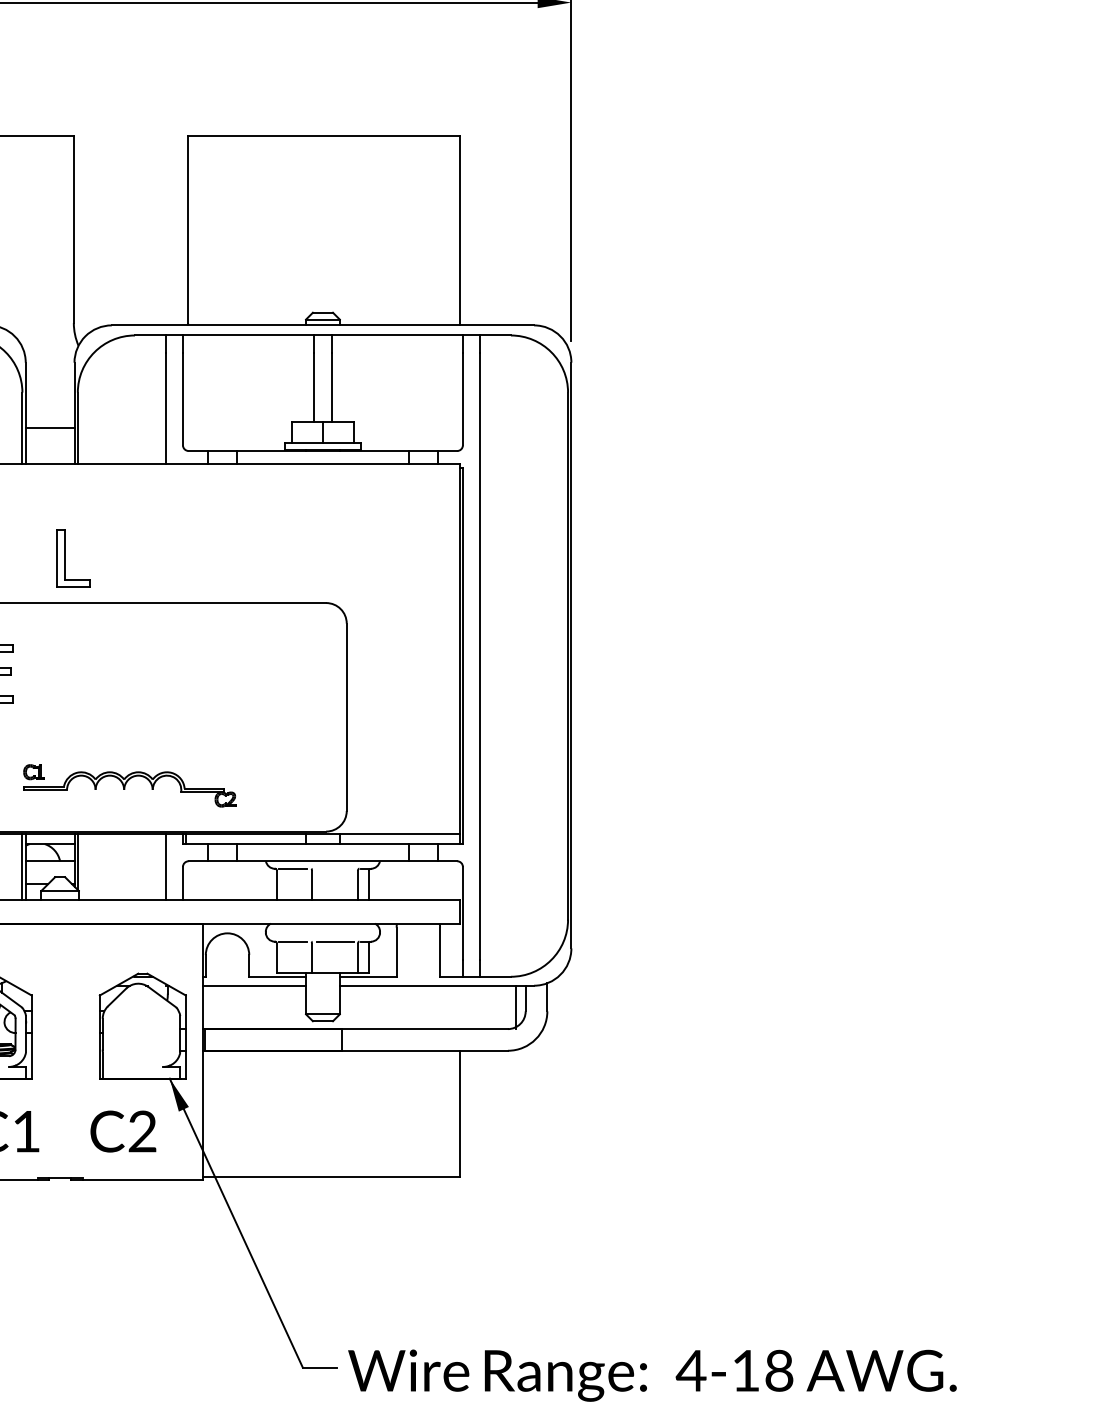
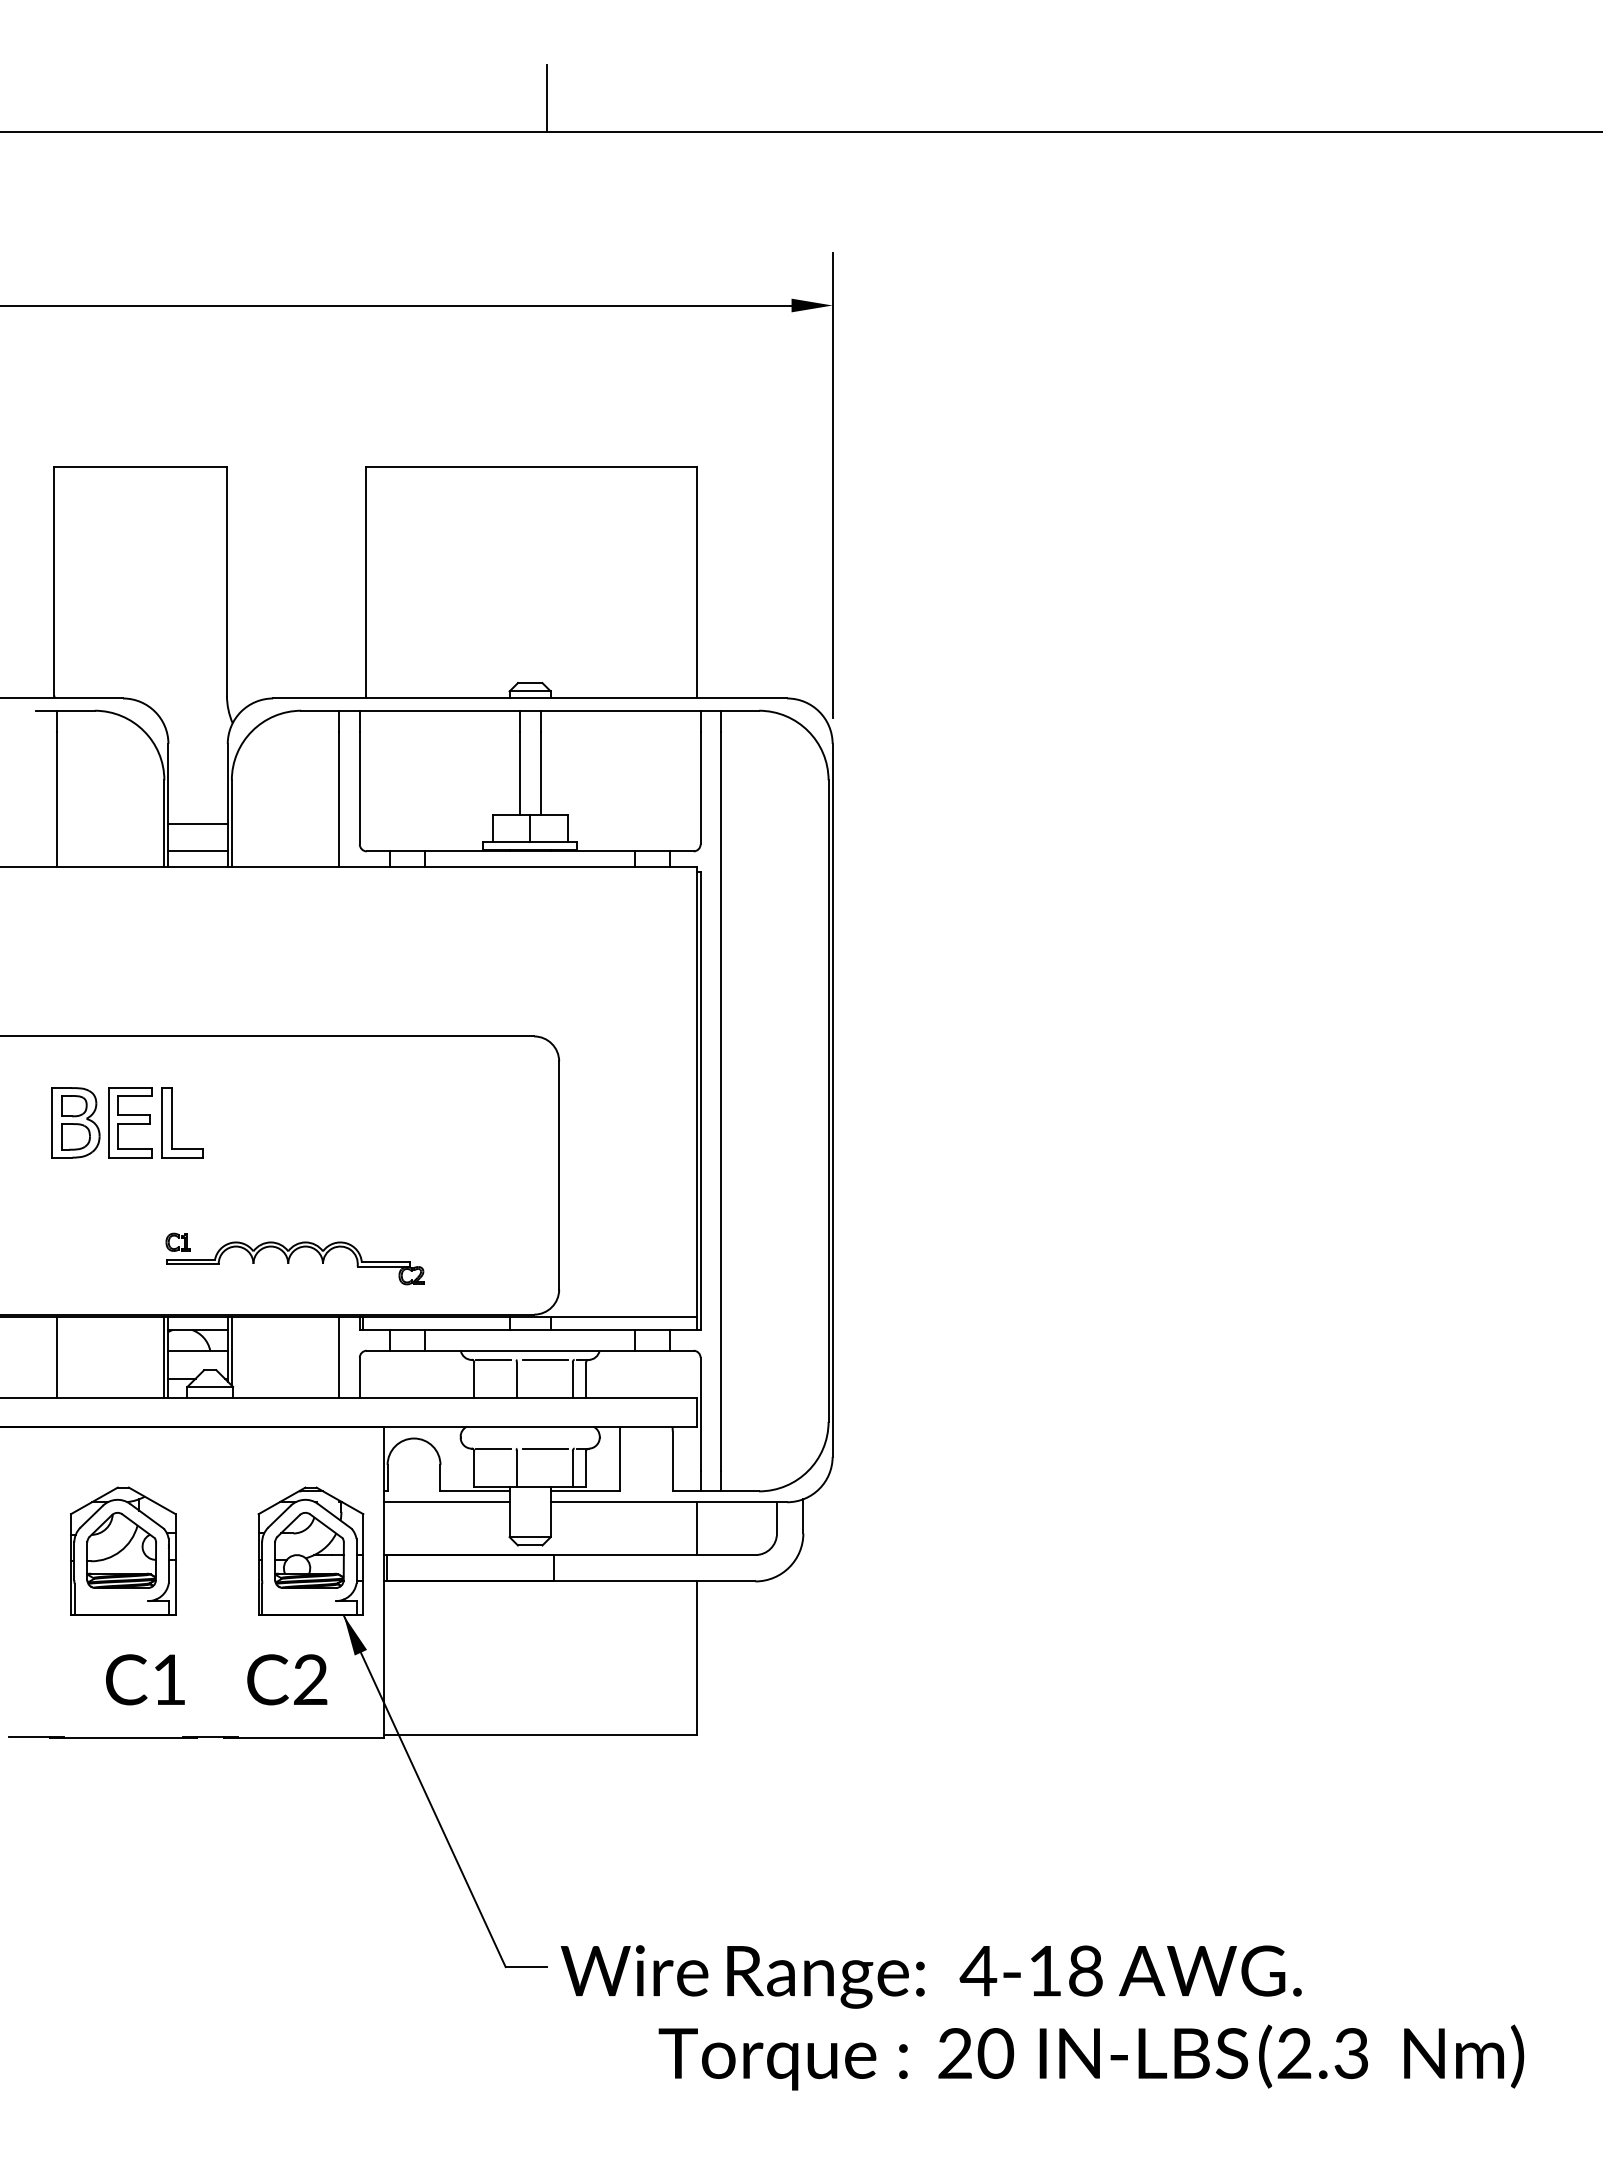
line: (49, 451) -> (197, 851), added
part: (65, 557) -> (172, 1122), moved
line: (335, 868) -> (545, 1359), added
line: (516, 1007) -> (697, 1528), moved
part: (141, 1025) -> (309, 1550), added

